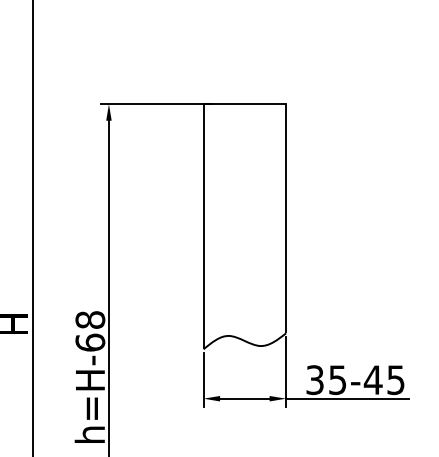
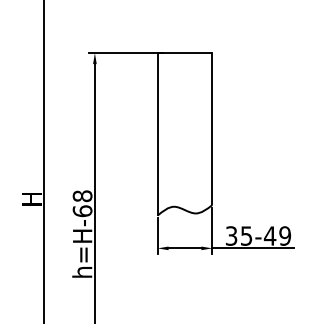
text: (396, 379) -> (285, 235), 35-45 -> 35-49

